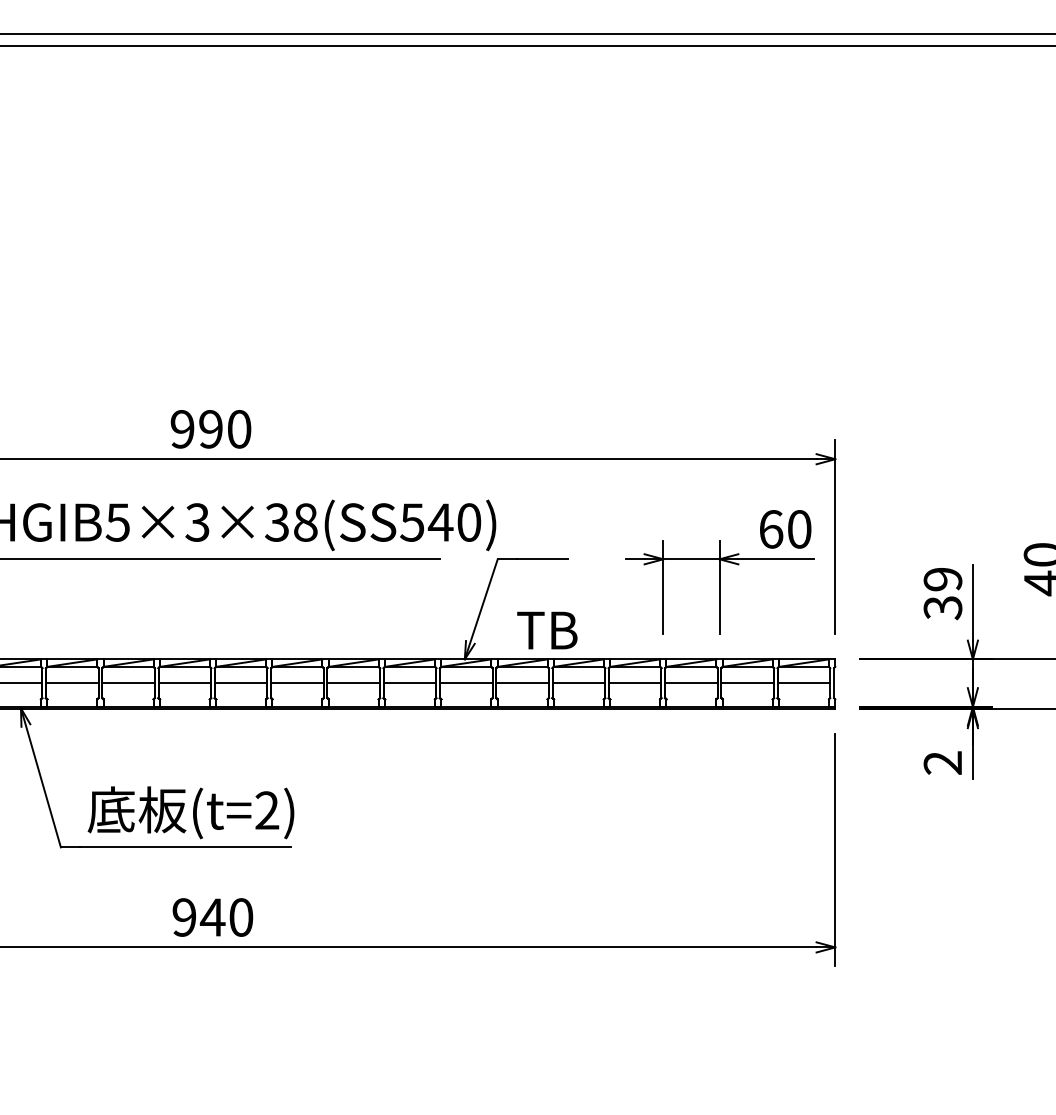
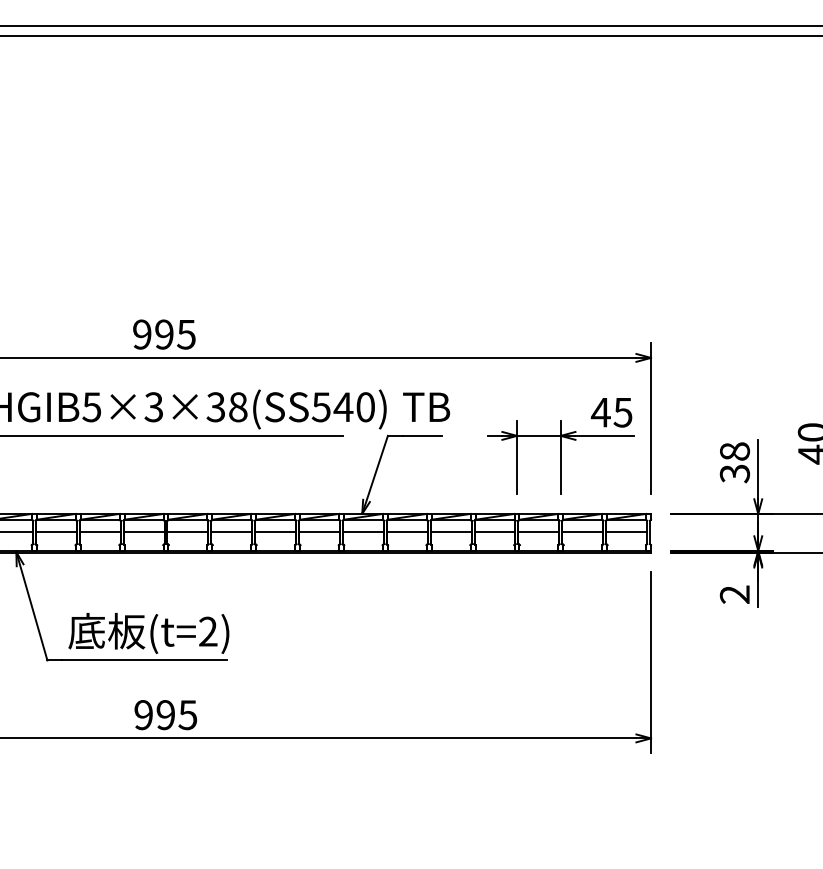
text: (239, 429) -> (186, 334), 990 -> 995
text: (784, 529) -> (611, 412), 60 -> 45
text: (942, 579) -> (734, 451), 39 -> 38
text: (547, 630) -> (426, 407), moved
text: (226, 917) -> (176, 715), 940 -> 995

